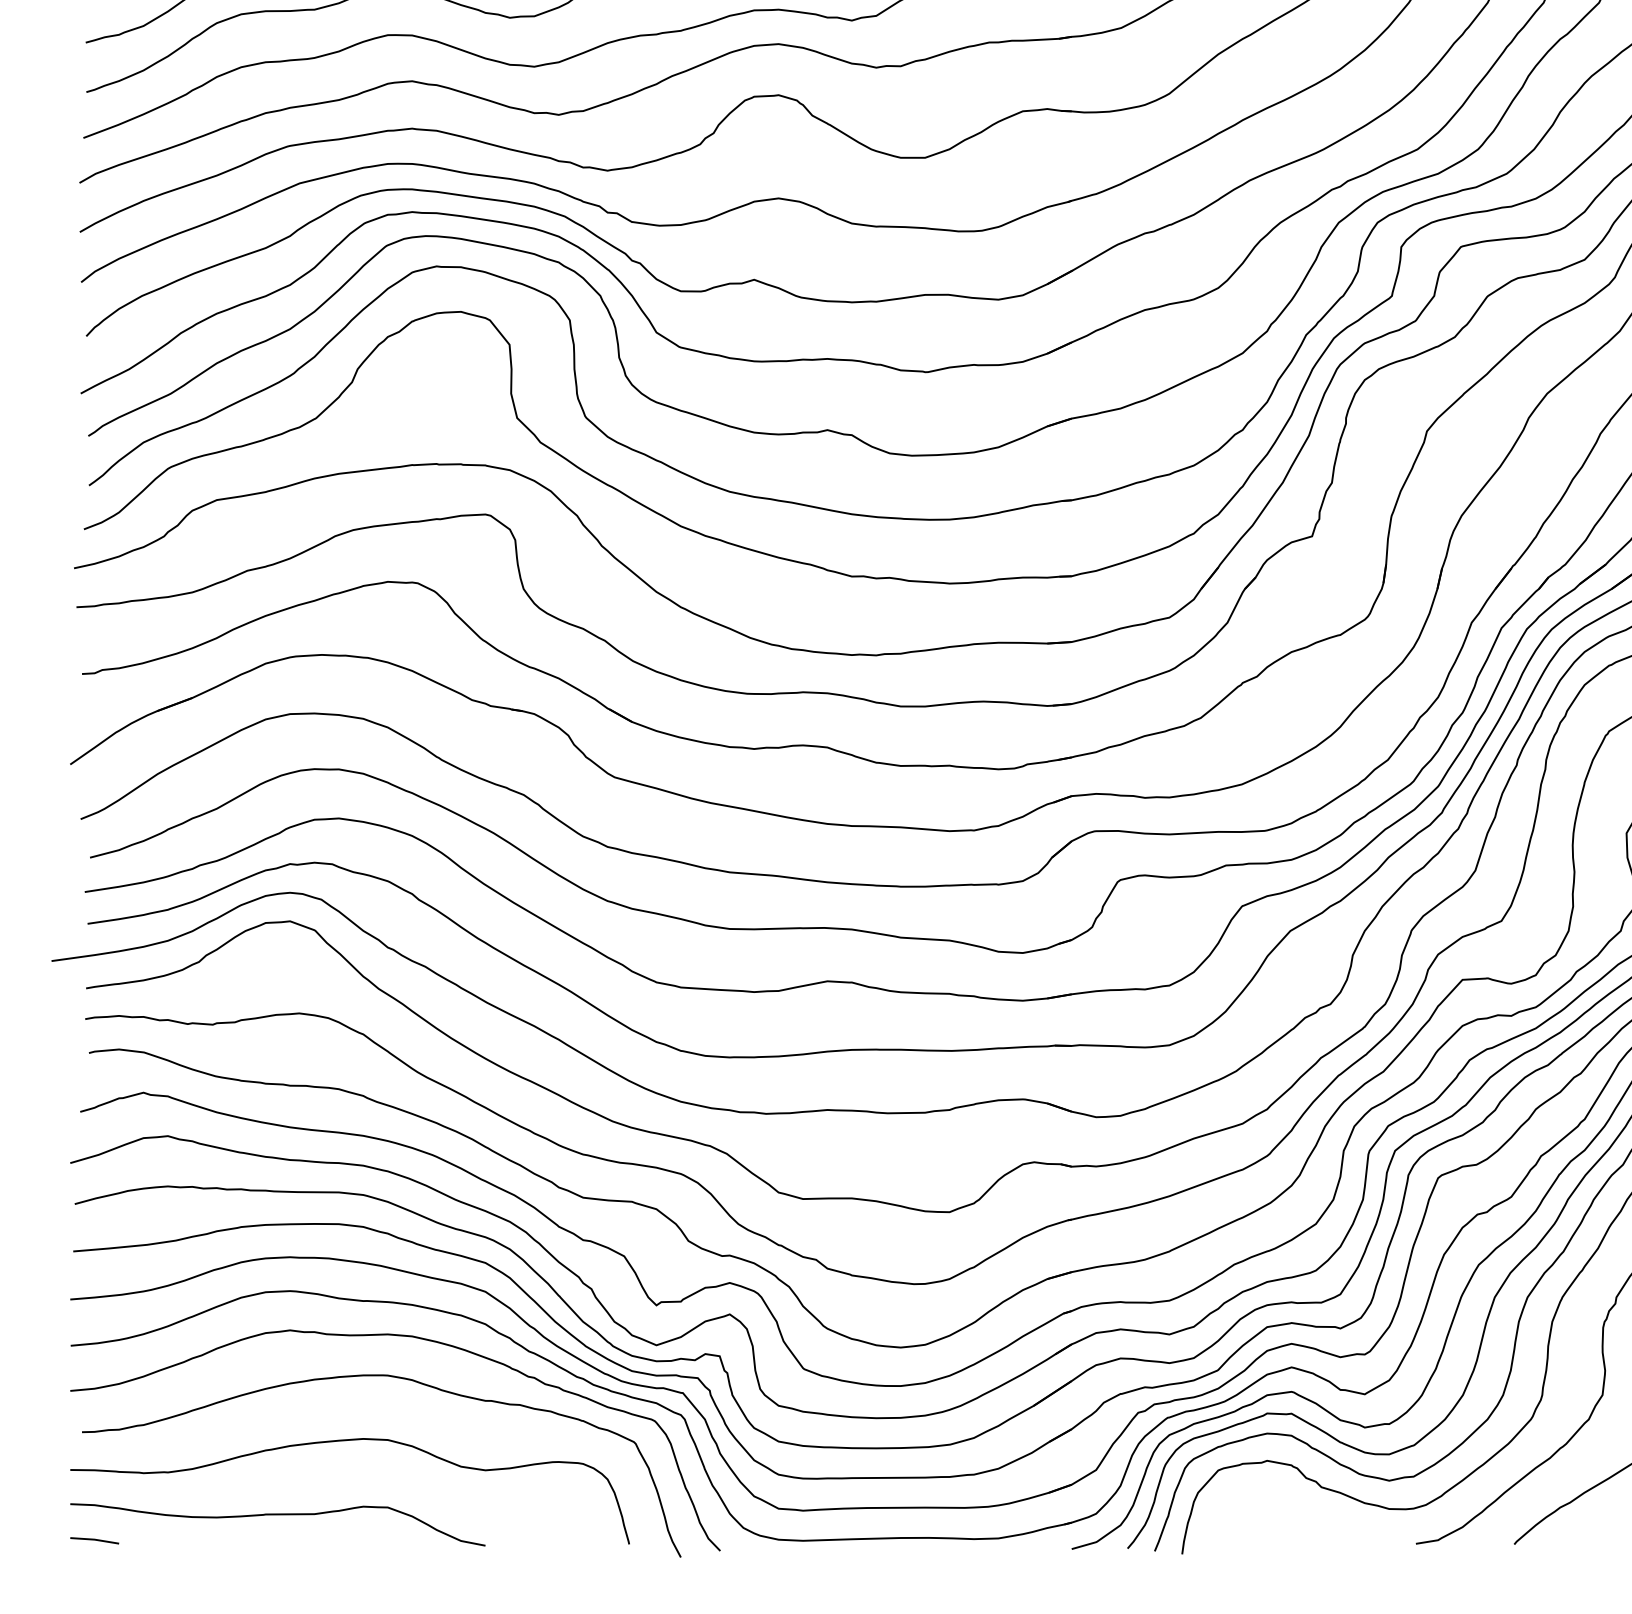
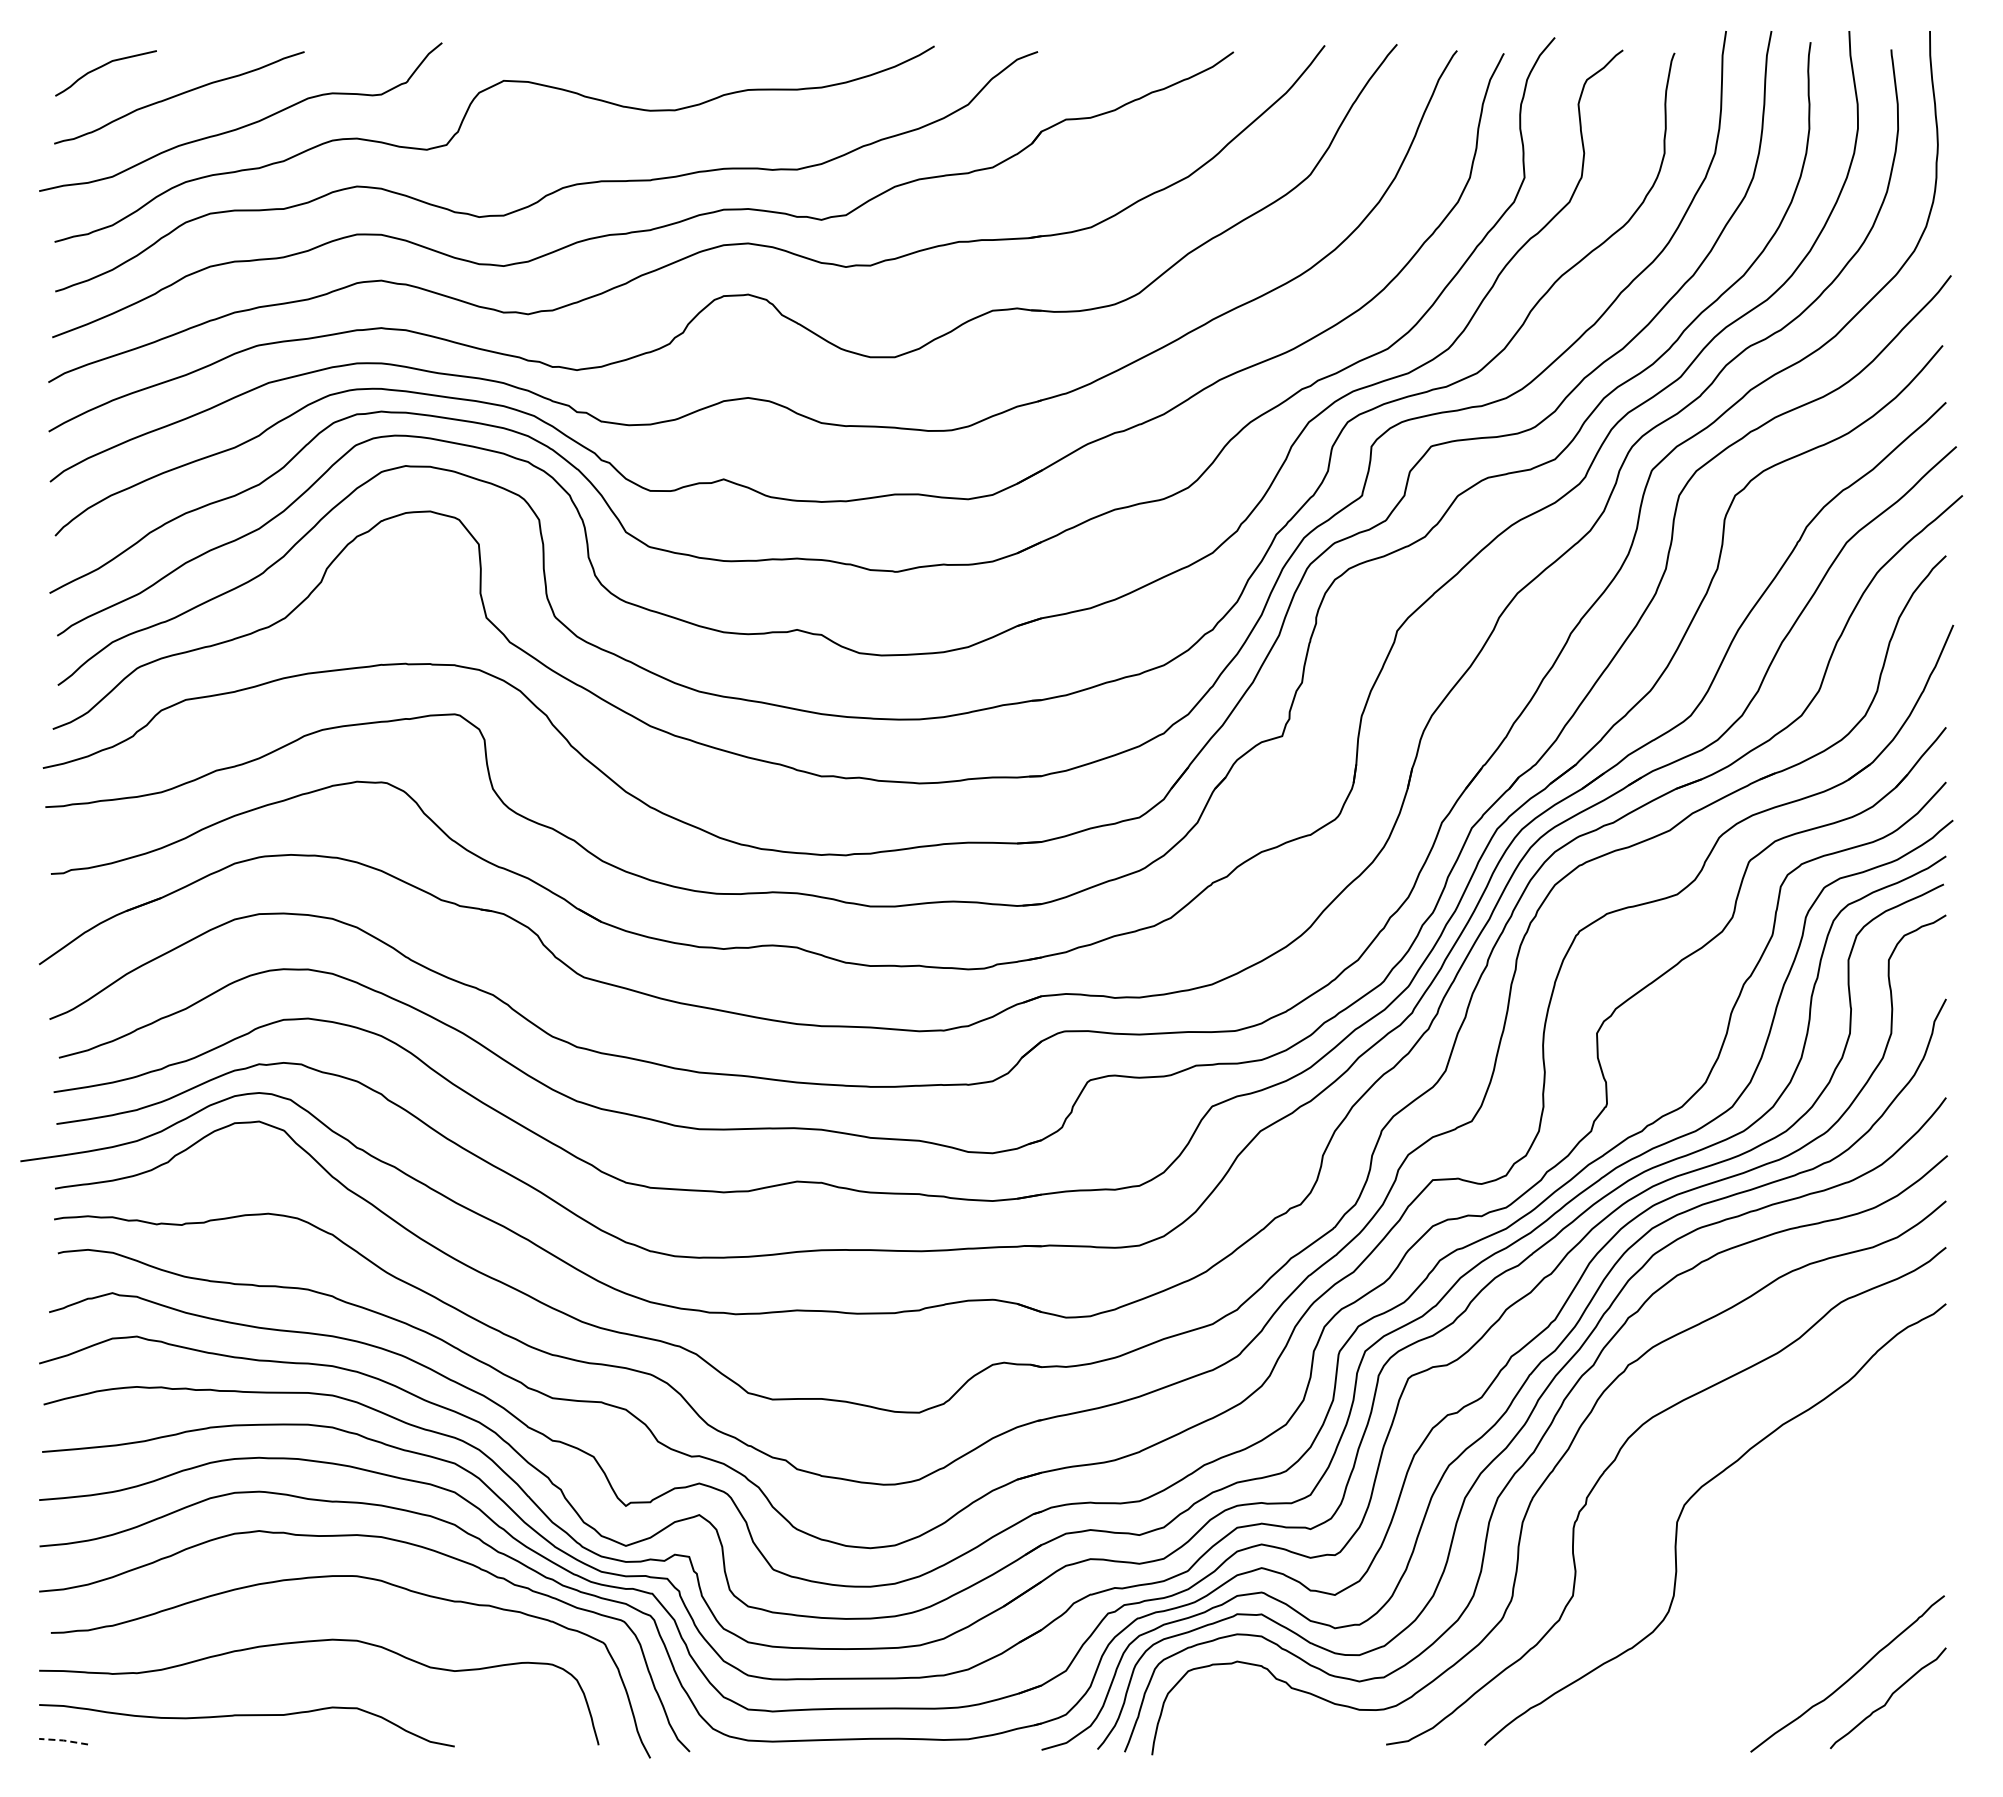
line: (94, 1539) -> (63, 1740), solid -> dashed

